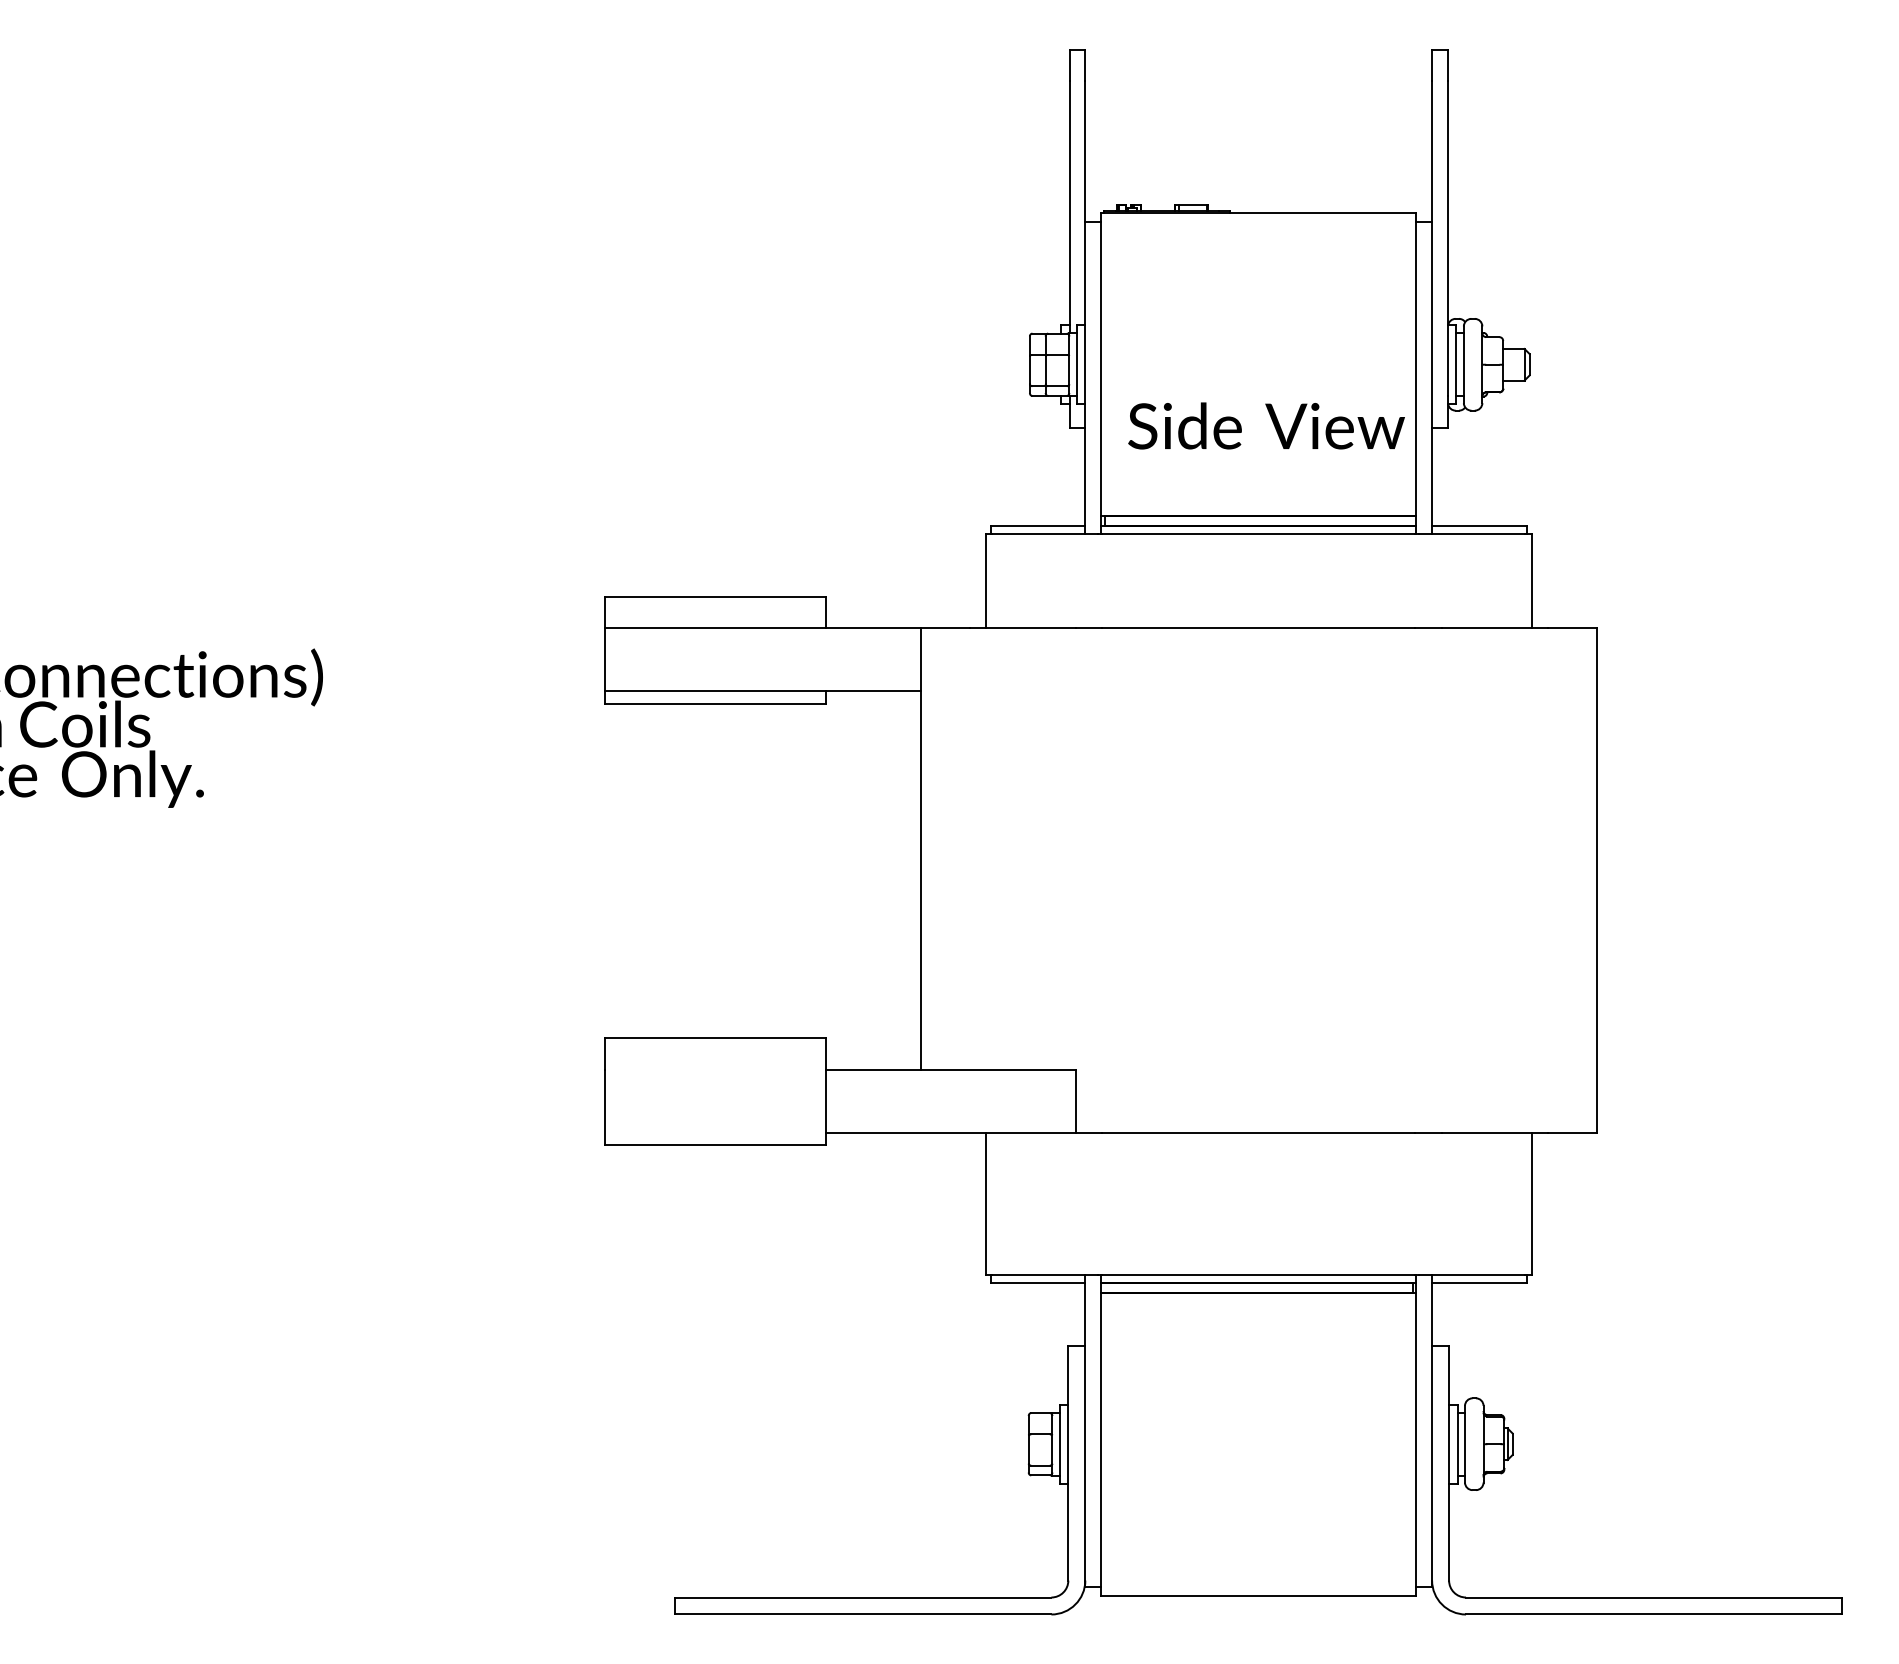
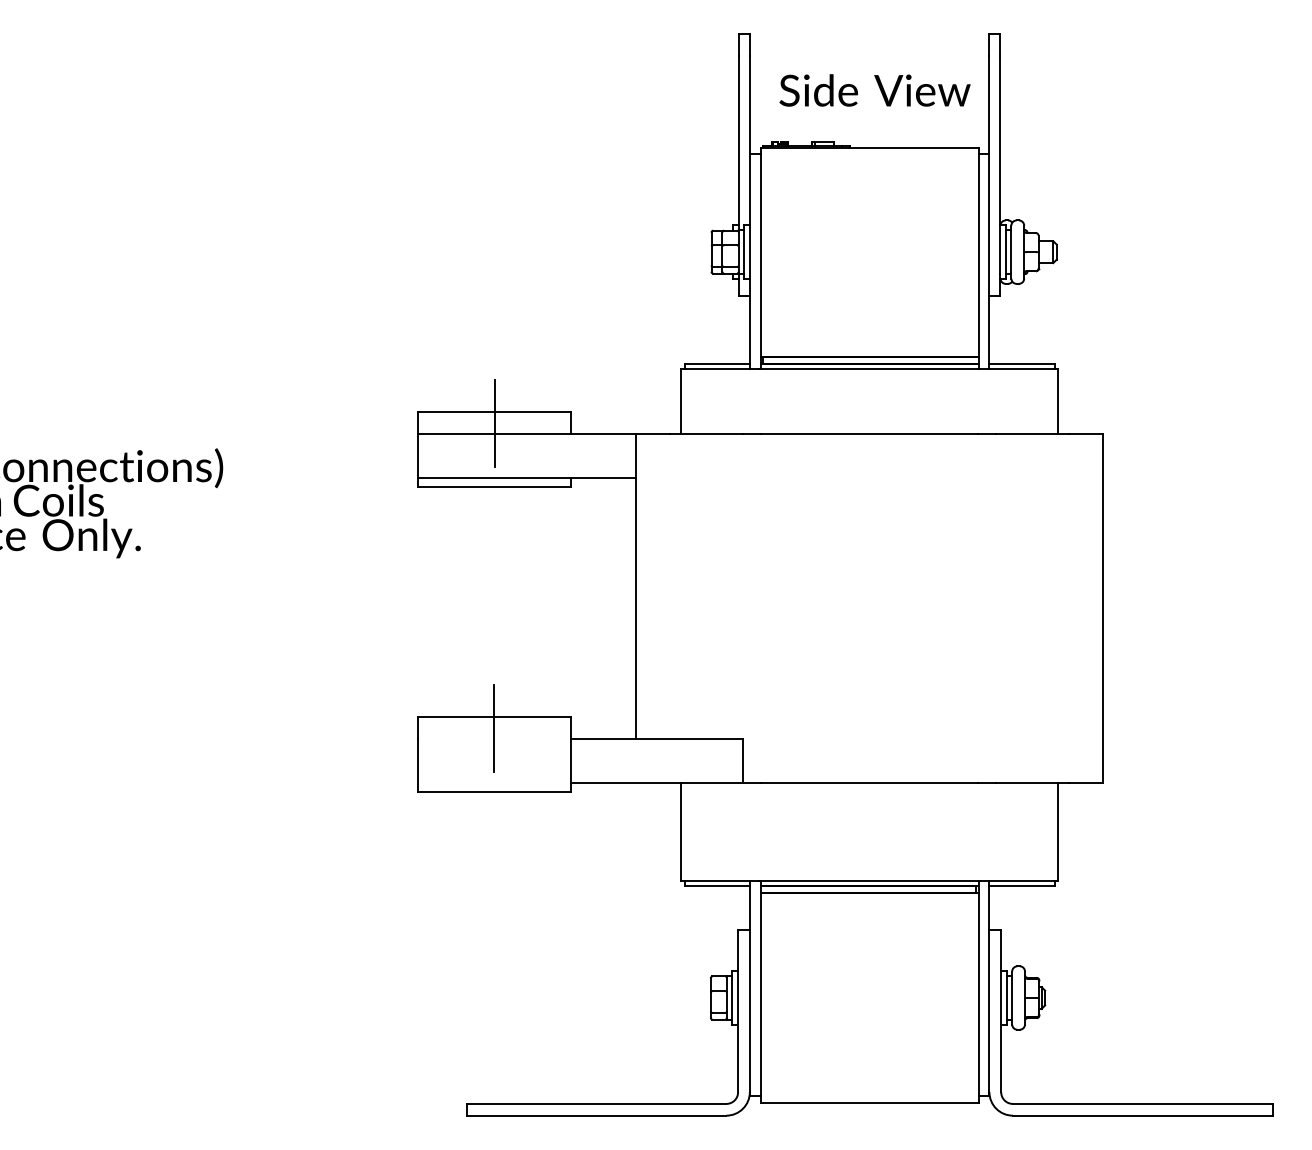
text: (1265, 426) -> (874, 90), moved
line: (715, 611) -> (494, 422), added
line: (715, 1052) -> (494, 727), added

